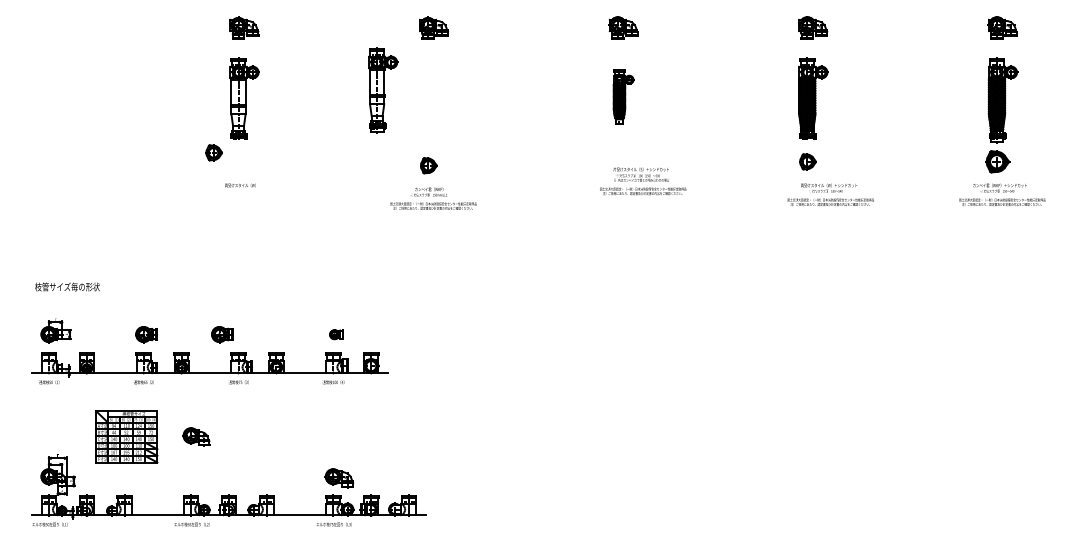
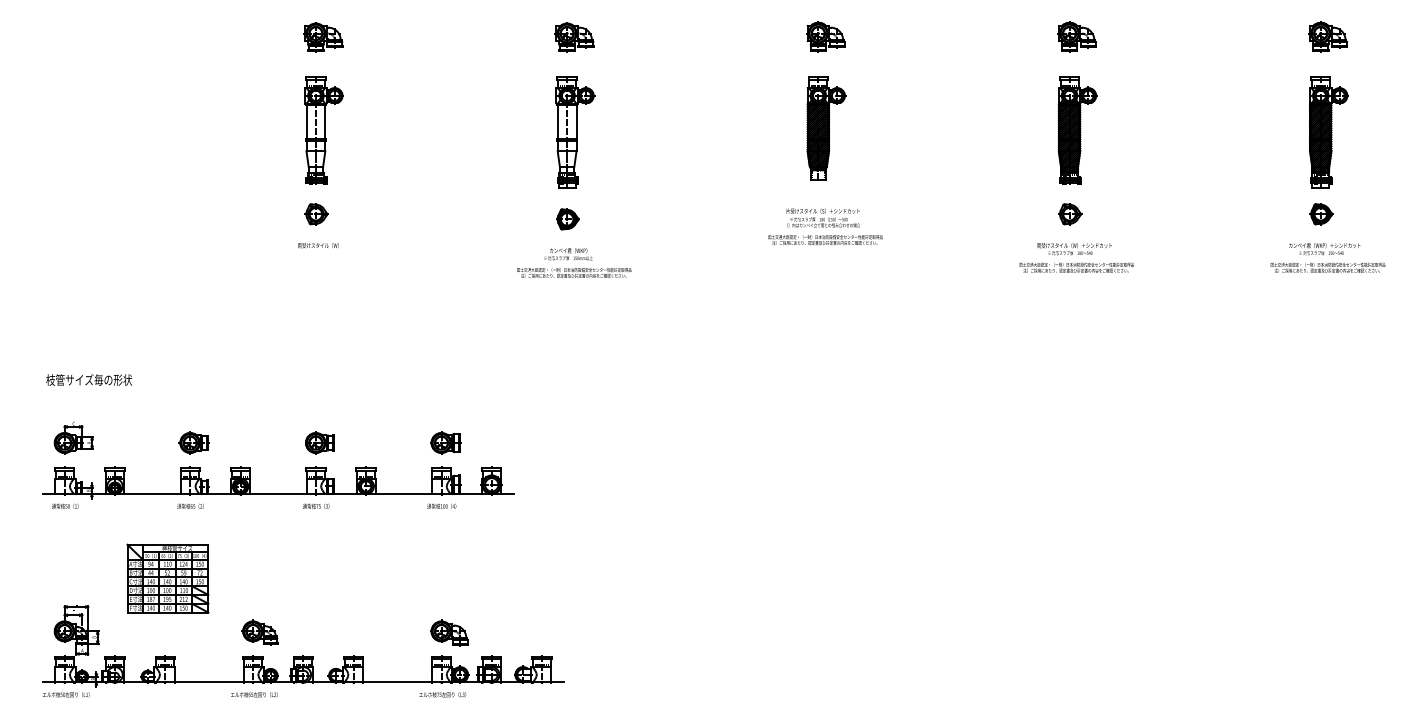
part: (383, 90) -> (575, 132), moved
part: (623, 96) -> (825, 127), size x1.43
part: (213, 152) -> (315, 213), moved
part: (997, 161) -> (1321, 213), size x0.71
text: (643, 181) -> (825, 227), moved
text: (830, 194) -> (1076, 257), moved
part: (222, 334) -> (319, 442), moved
part: (336, 334) -> (445, 442), size x1.67
part: (196, 436) -> (260, 632), moved

